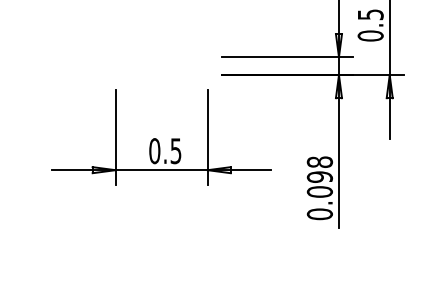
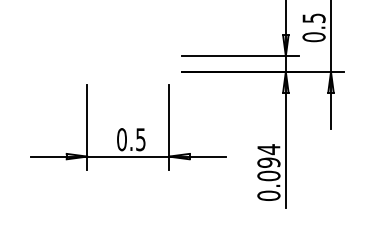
text: (319, 162) -> (268, 149), 0.098 -> 0.094

